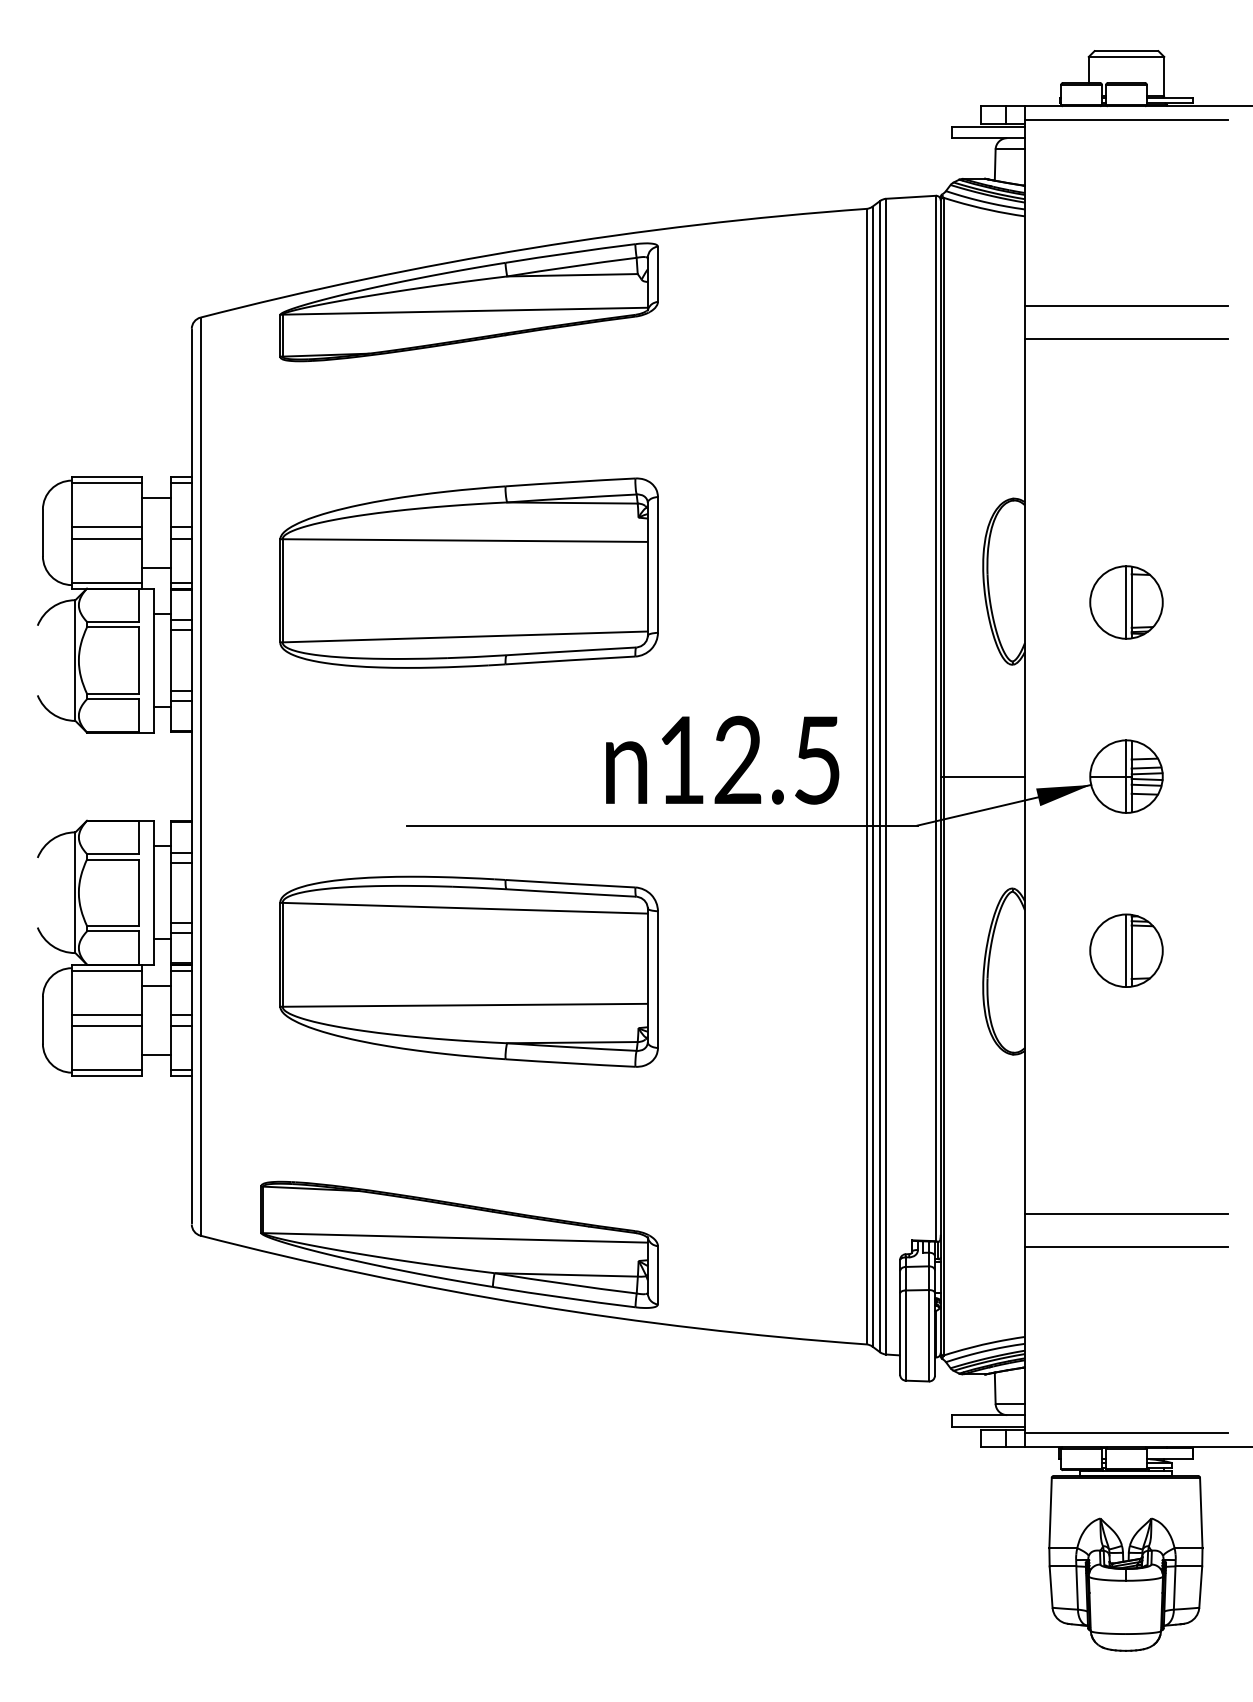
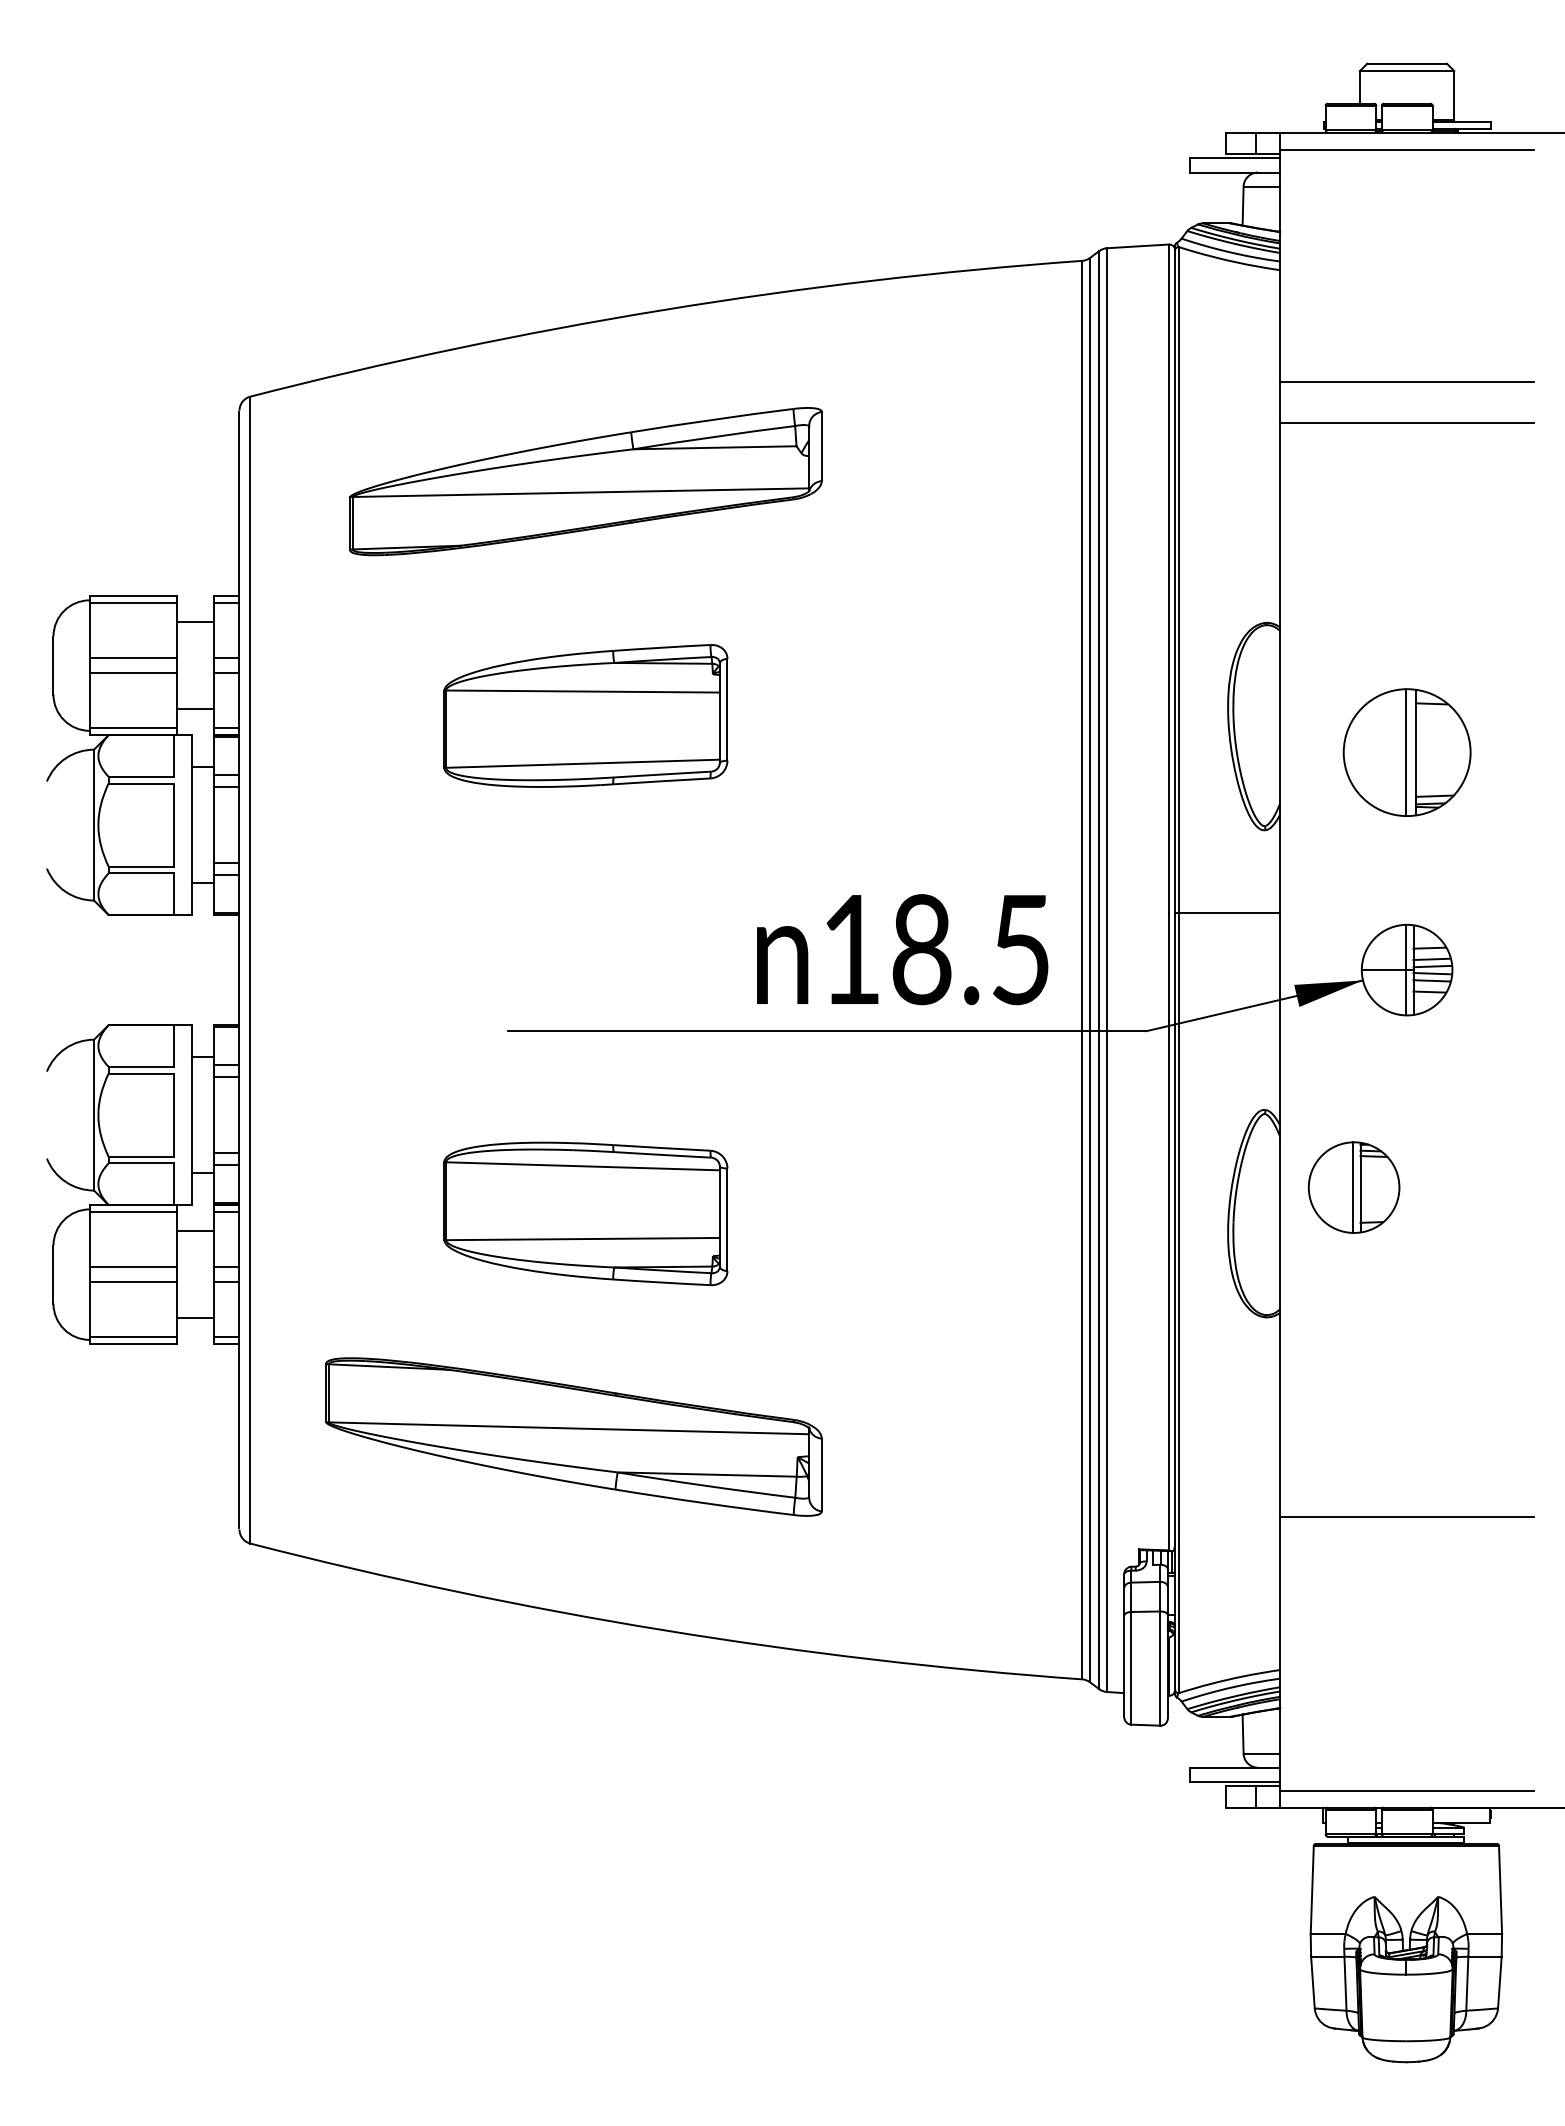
part: (468, 302) -> (585, 481), moved
part: (468, 572) -> (585, 715), size x0.6
part: (1126, 602) -> (1406, 752), size x1.4
text: (737, 760) -> (921, 949), 12.5 -> 18.5
line: (982, 776) -> (1227, 913), moved
part: (1126, 950) -> (1353, 1187), moved
part: (468, 971) -> (585, 1213), size x0.6
part: (459, 1244) -> (573, 1436), moved
line: (1126, 1247) -> (1407, 1558), removed

